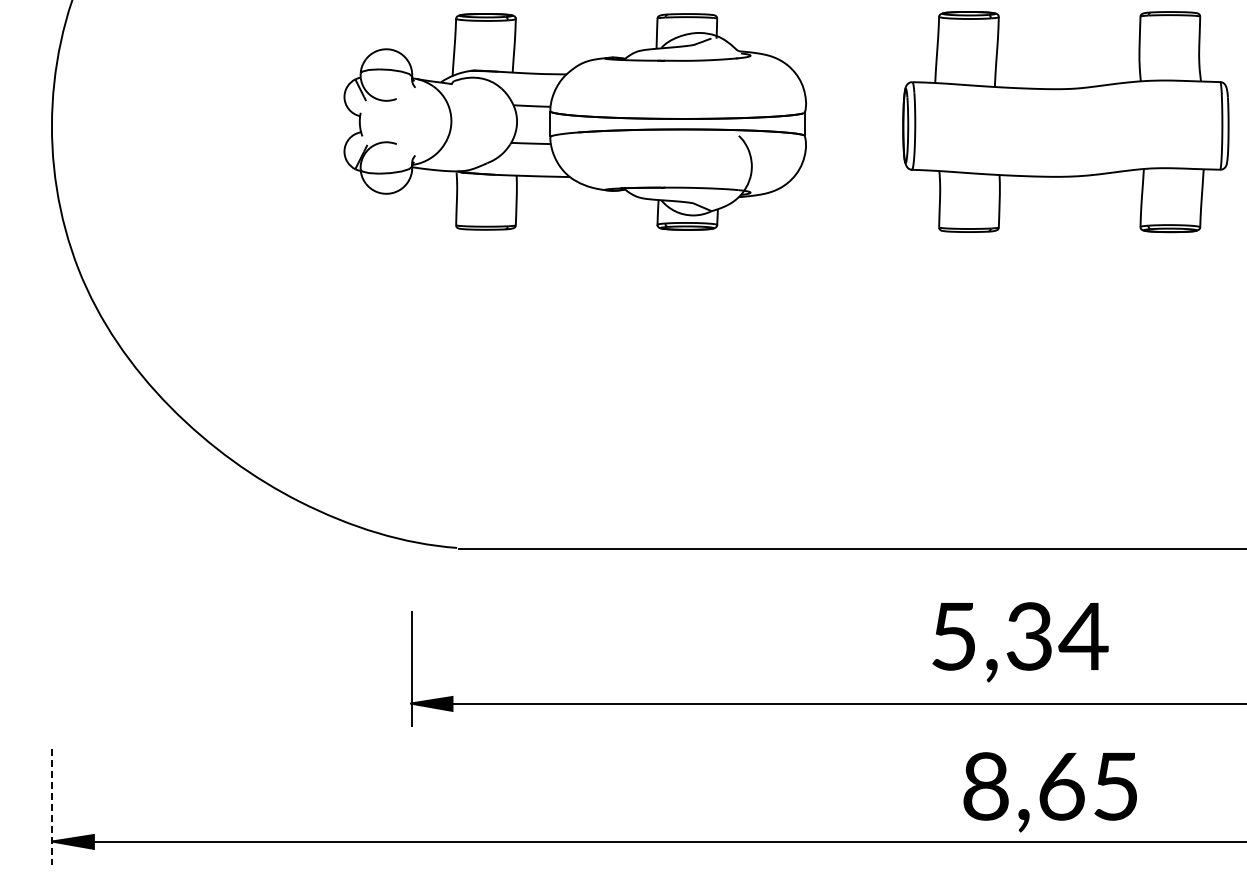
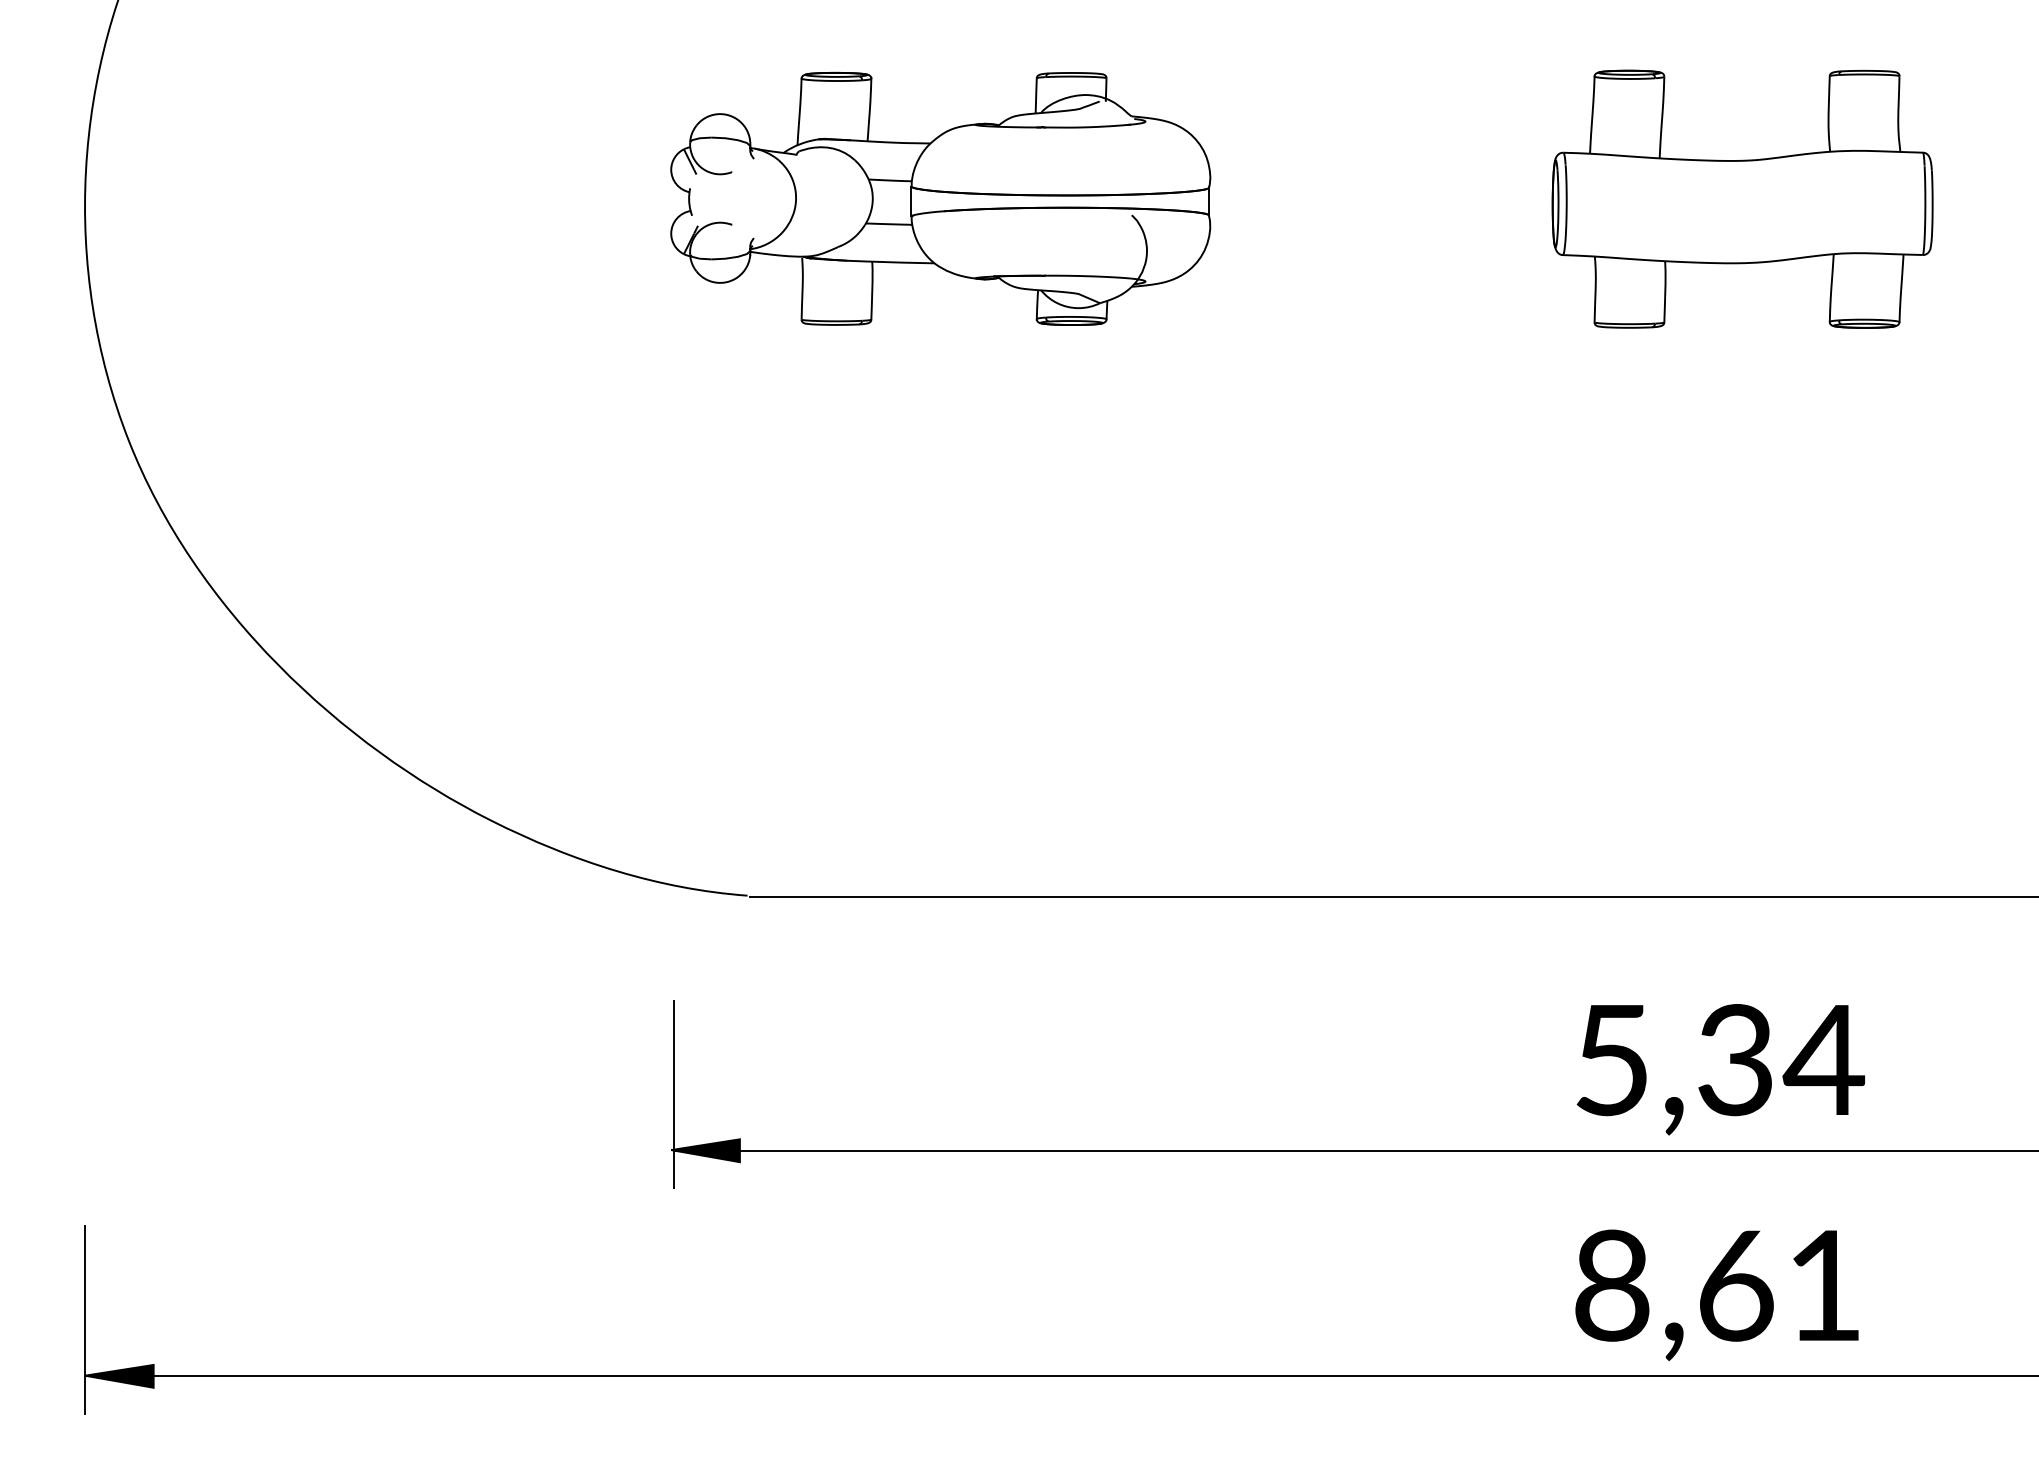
part: (575, 121) -> (941, 198), size x0.71
part: (1065, 121) -> (1742, 198), size x0.71
text: (1020, 642) -> (1720, 1069), moved
text: (1115, 786) -> (1823, 1285), 8,65 -> 8,61
line: (51, 807) -> (84, 1320), dashed -> solid

